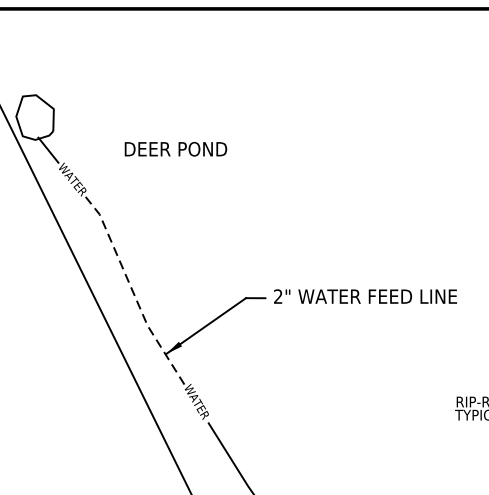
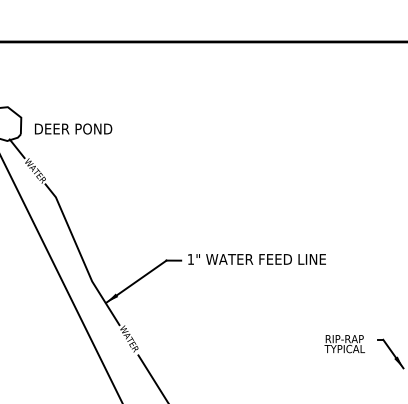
text: (175, 148) -> (73, 128), moved
line: (132, 290) -> (80, 254), dashed -> solid
text: (277, 295) -> (190, 258), 2" -> 1"

